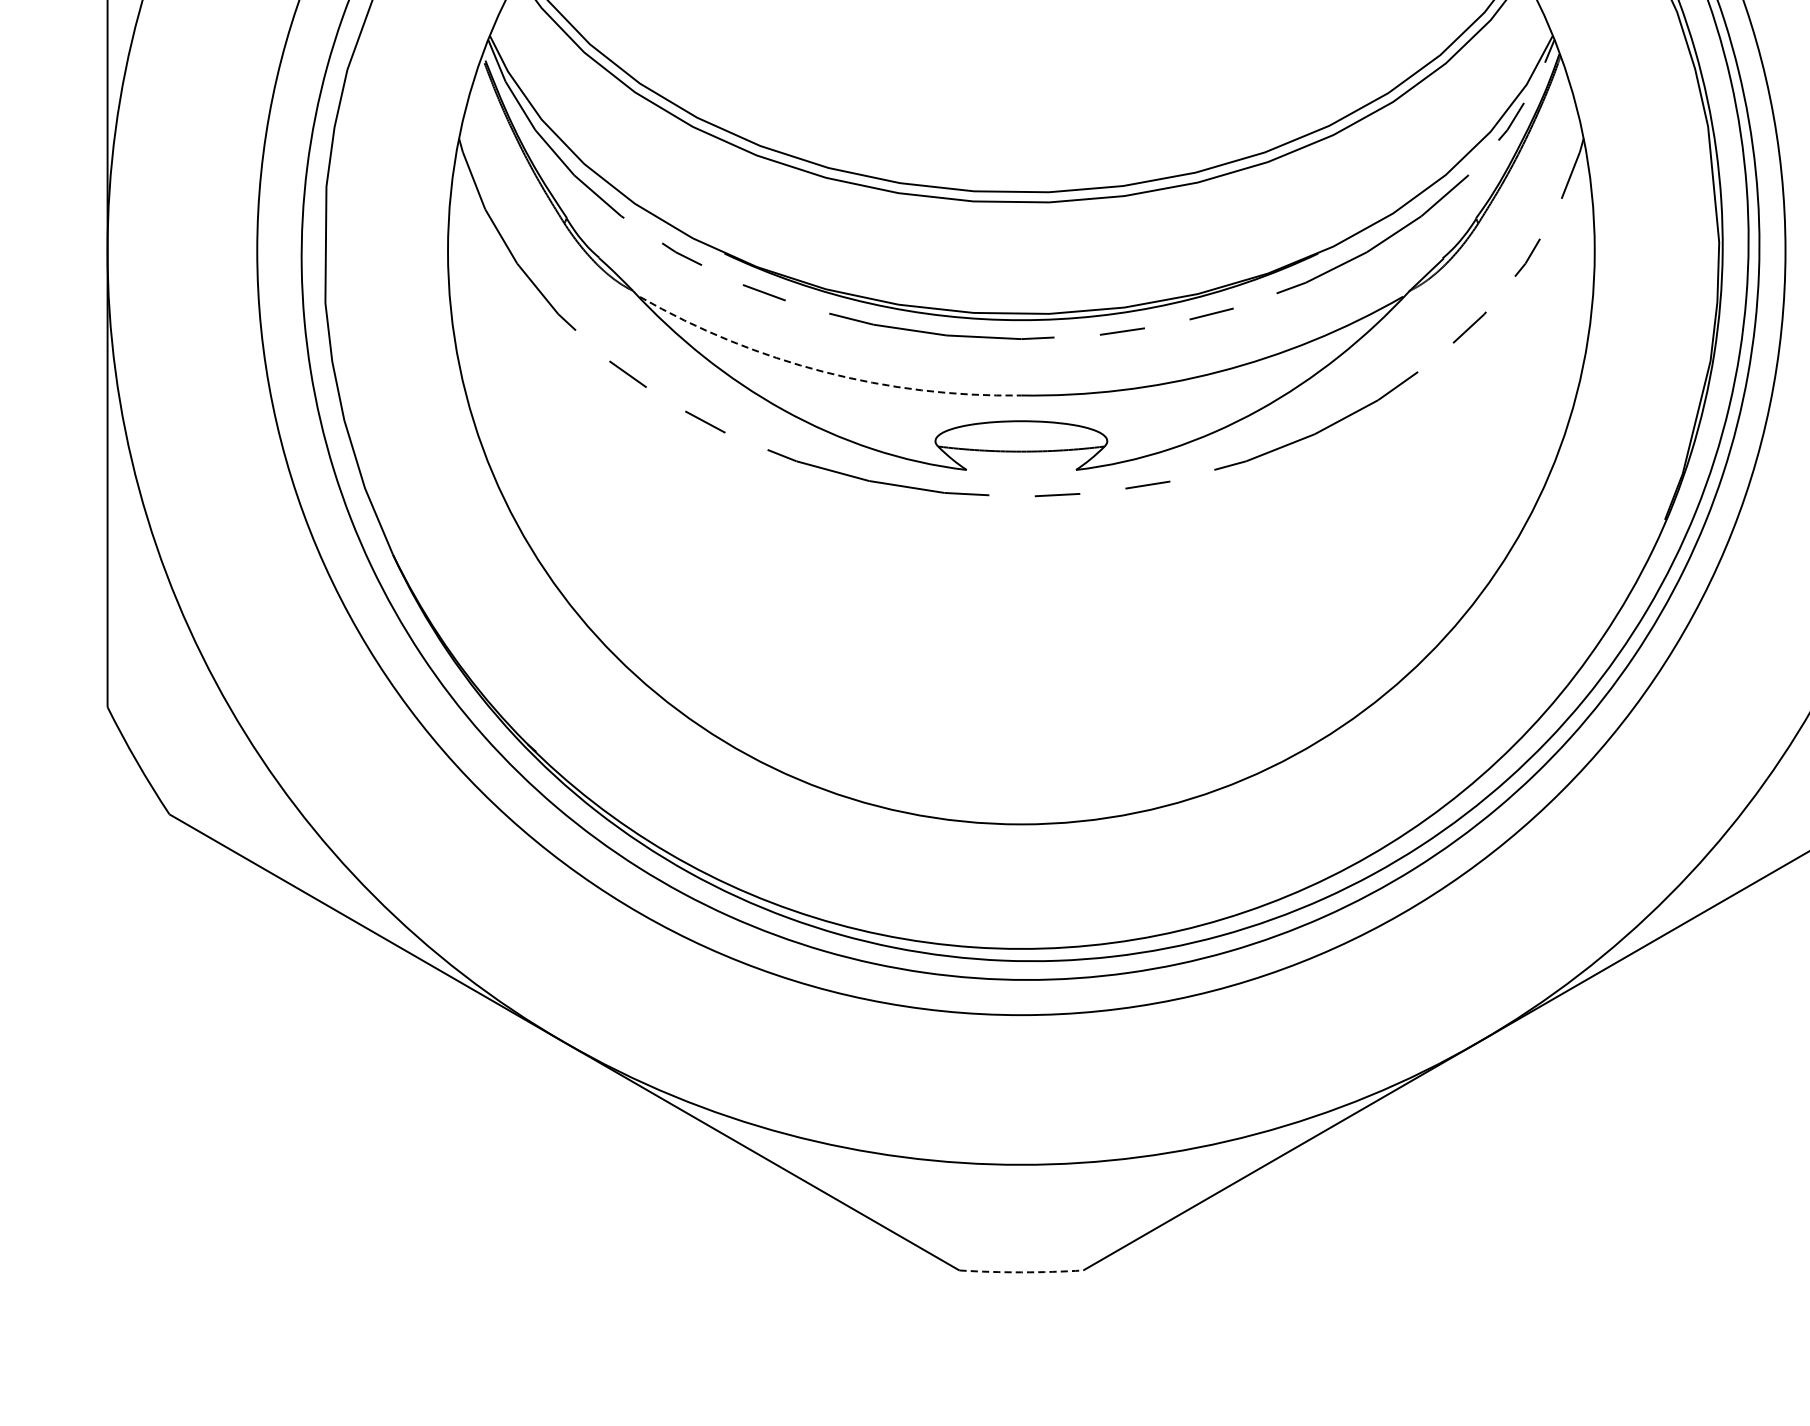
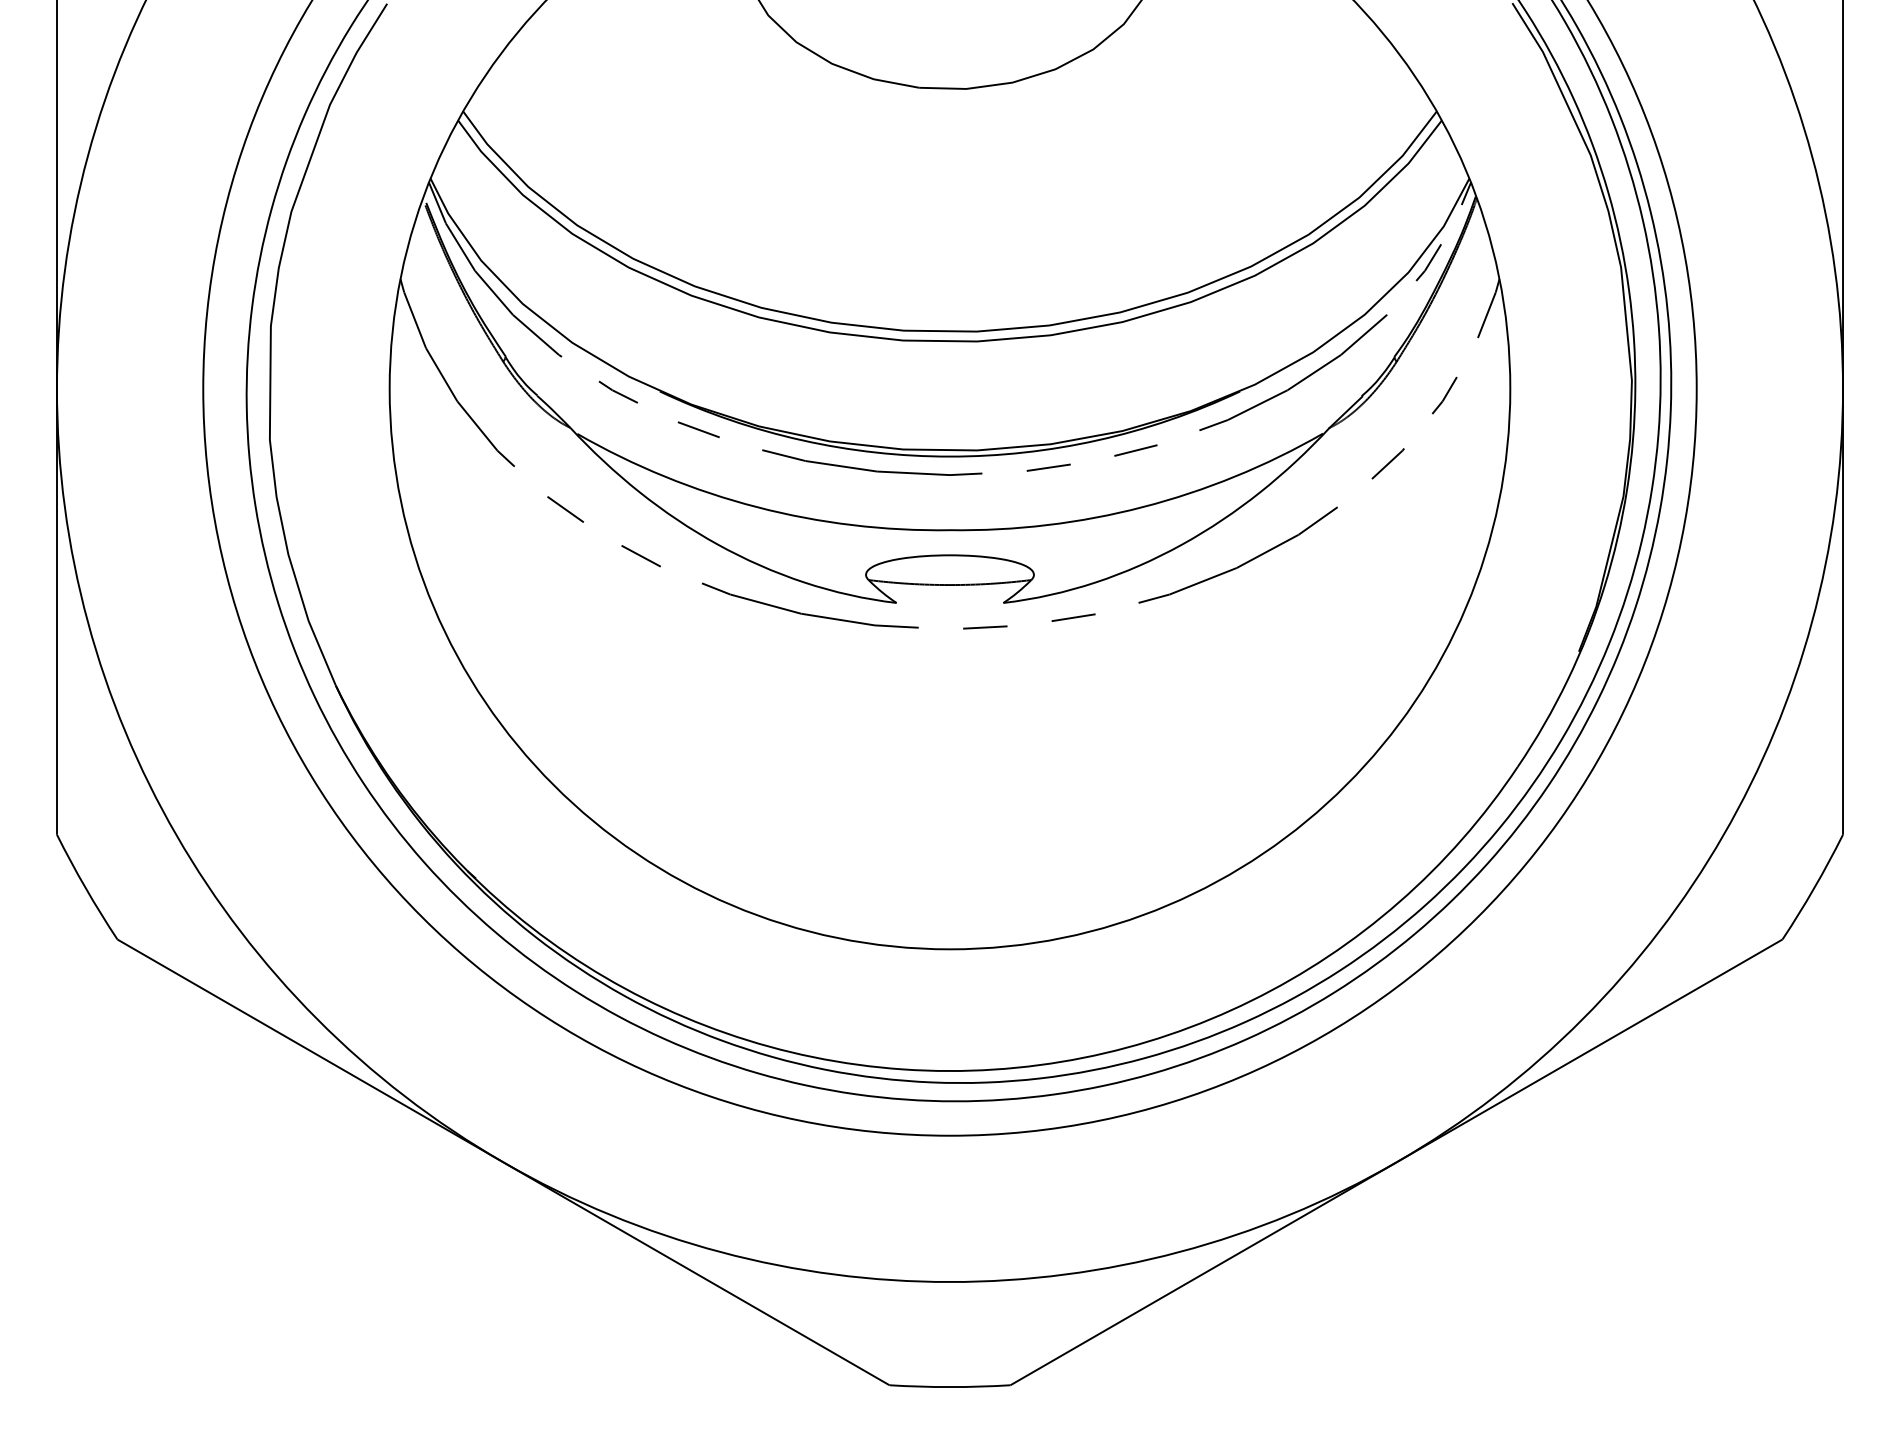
arc: (824, 372) -> (757, 507), dashed -> solid
arc: (1021, 1272) -> (950, 1387), dashed -> solid

